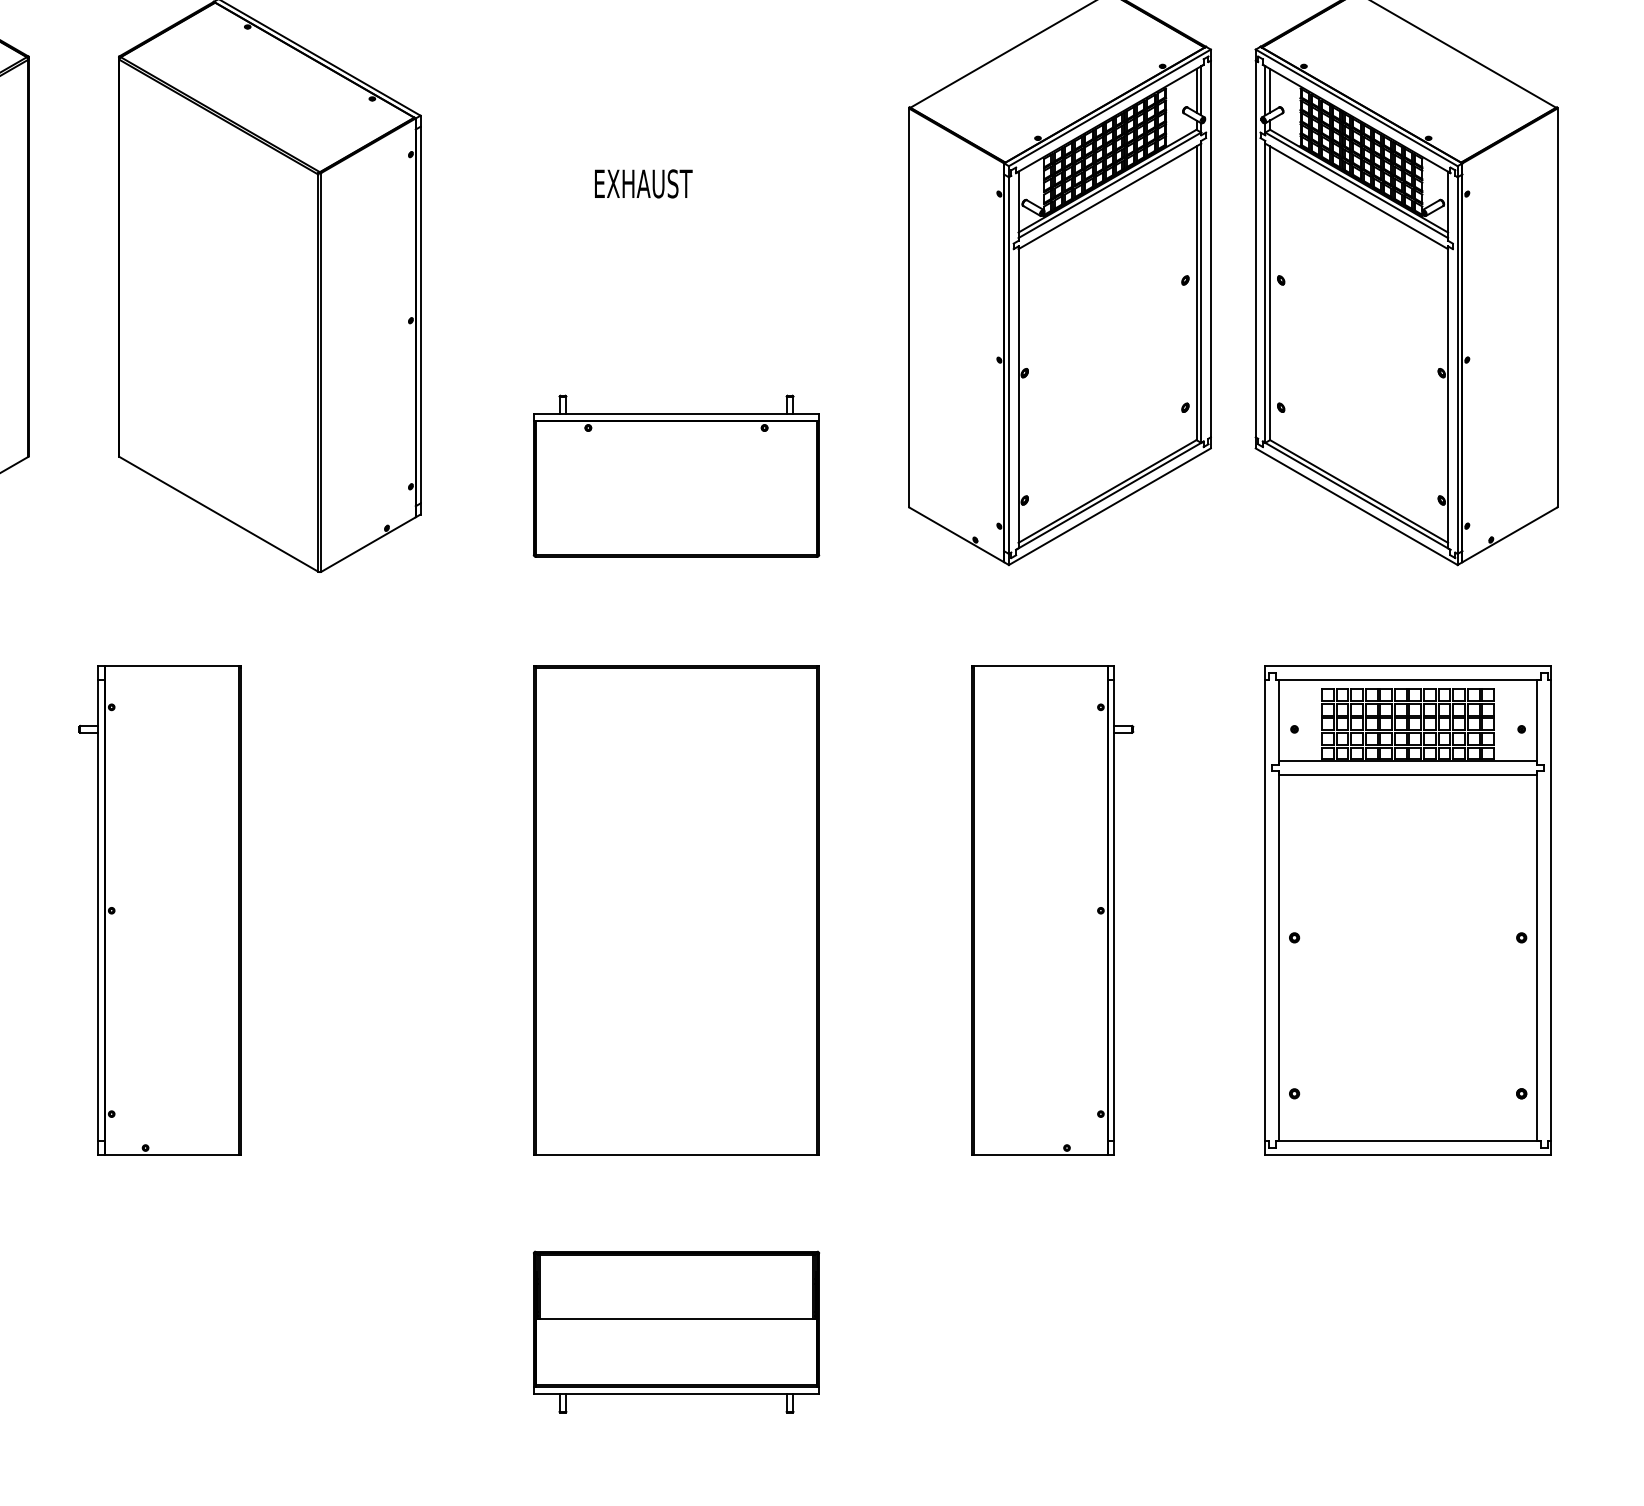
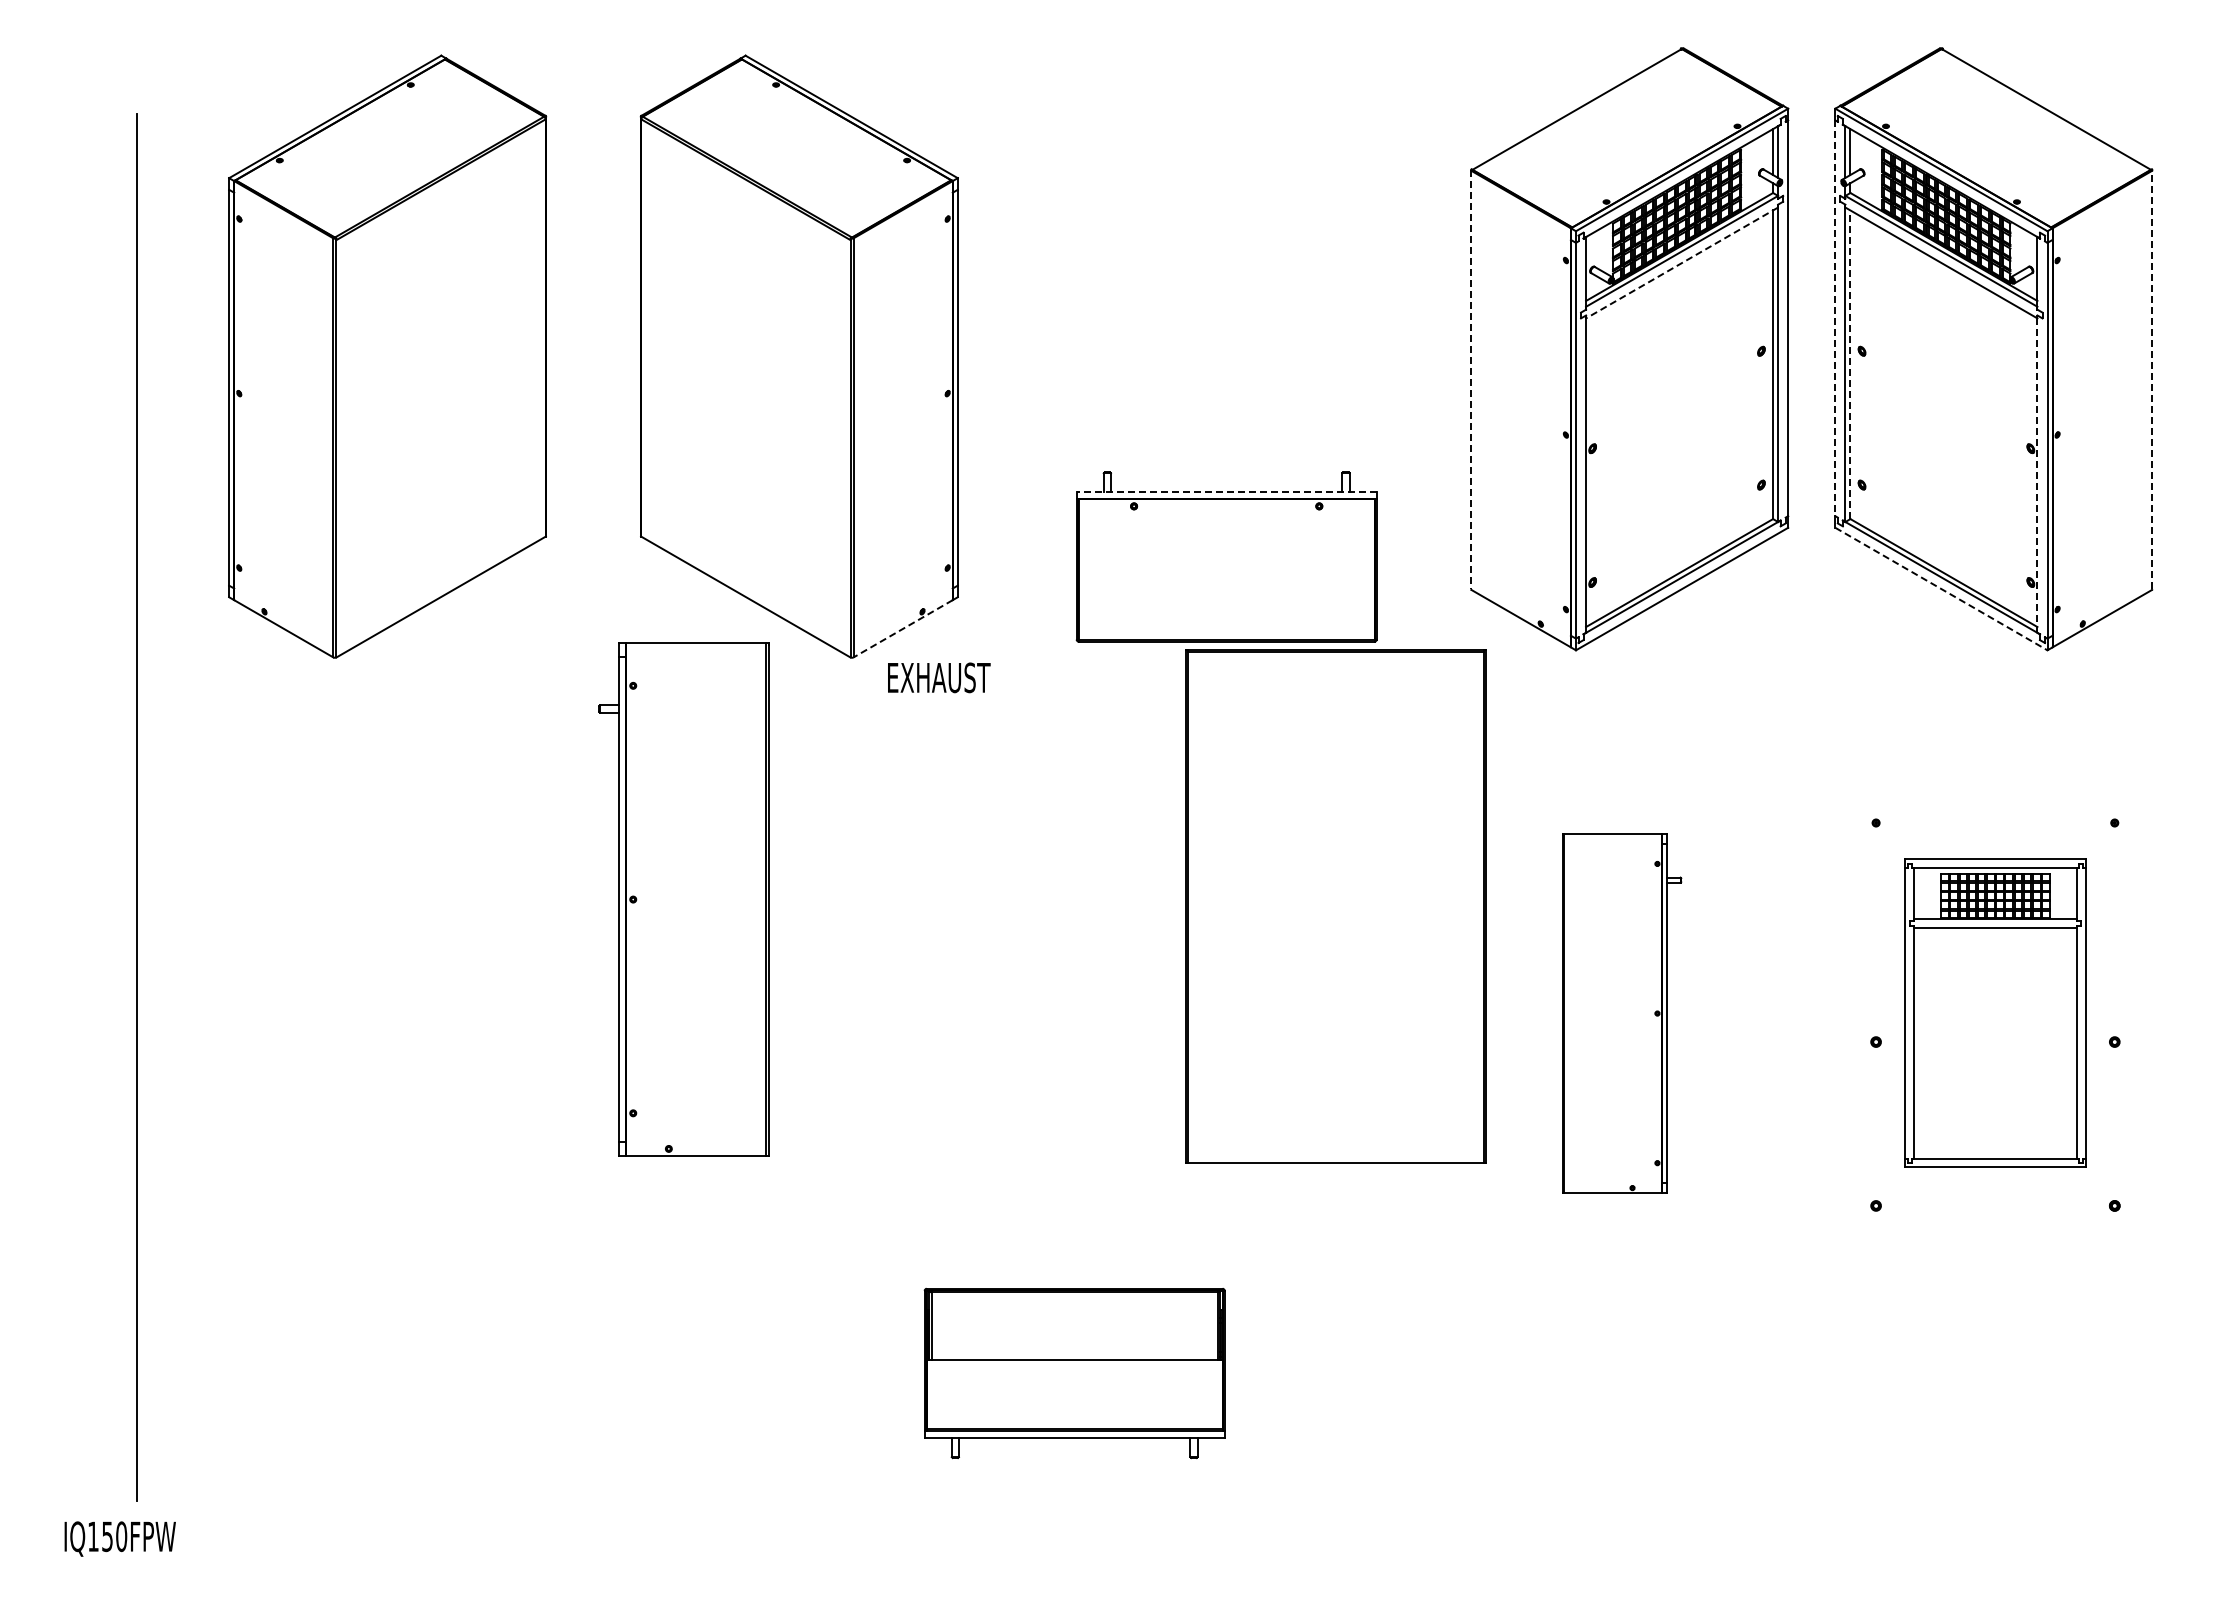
text: (643, 183) -> (939, 677), moved
line: (1110, 195) -> (1682, 262), solid -> dashed
line: (1255, 249) -> (1835, 318), solid -> dashed
line: (1270, 293) -> (1850, 364), solid -> dashed
line: (909, 307) -> (1471, 379), solid -> dashed
line: (1557, 307) -> (2152, 379), solid -> dashed
line: (1448, 397) -> (2037, 474), solid -> dashed
line: (676, 414) -> (1226, 492), solid -> dashed
line: (1356, 507) -> (1941, 589), solid -> dashed
line: (367, 545) -> (902, 629), solid -> dashed
part: (159, 910) -> (683, 899), moved
part: (676, 910) -> (1335, 906), moved
part: (1052, 910) -> (1621, 1013), size x0.7
part: (1408, 910) -> (1995, 1013), size x0.6
part: (676, 1332) -> (1074, 1373), moved

